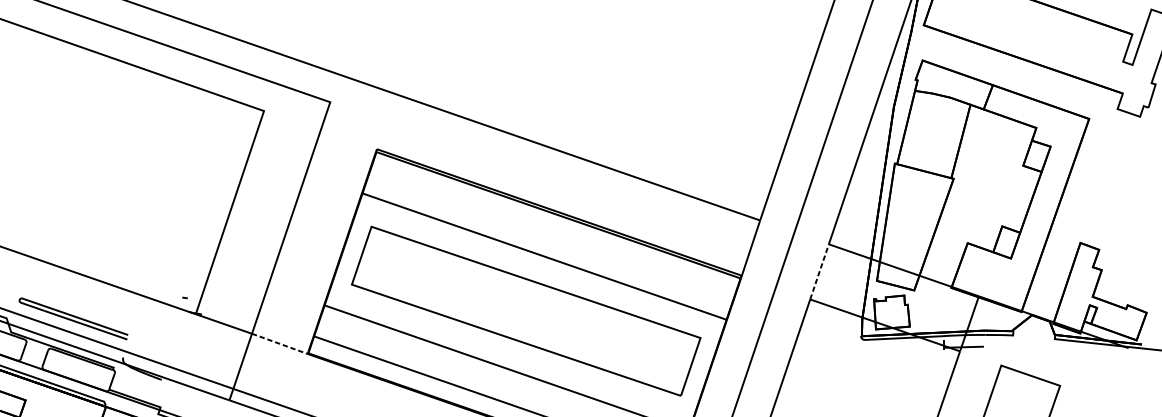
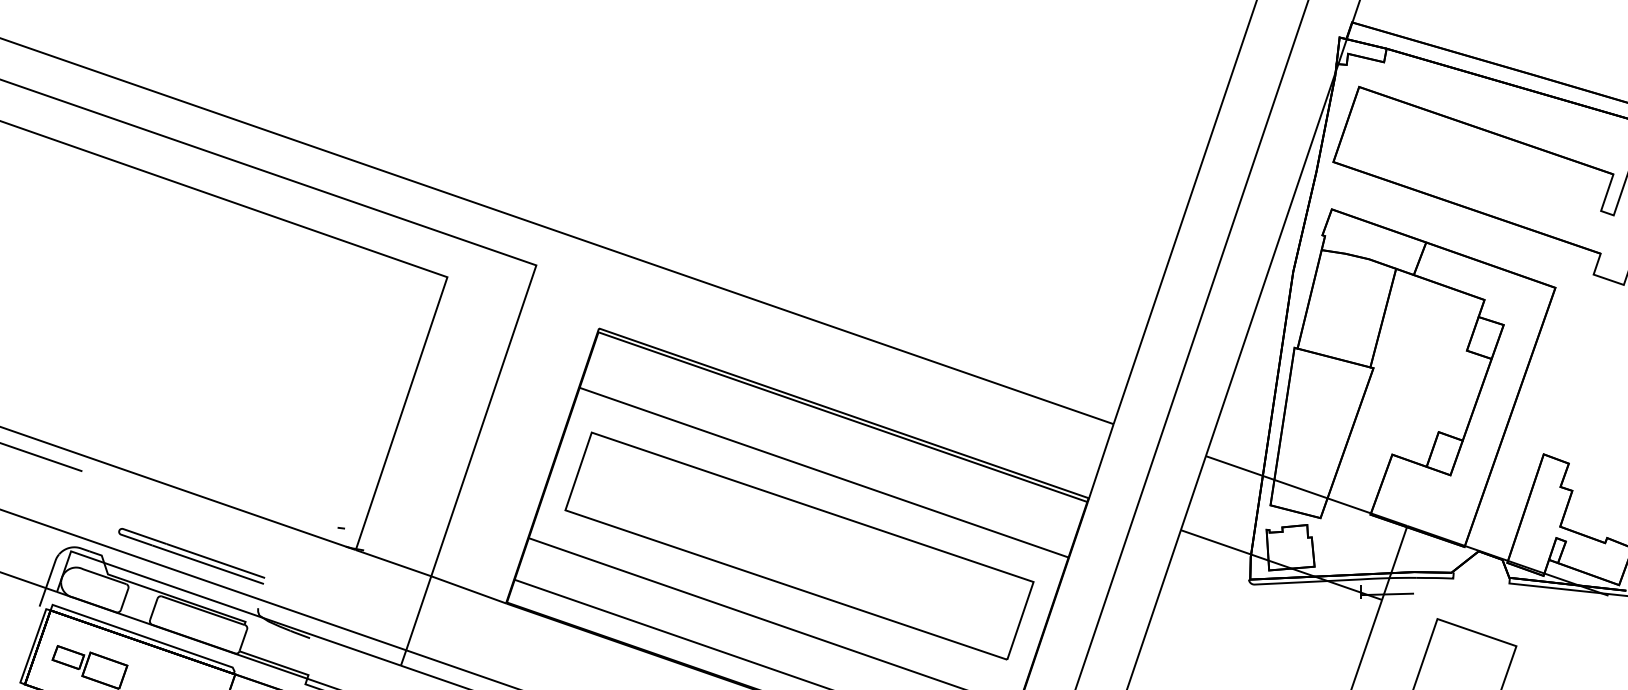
line: (819, 271) -> (1193, 492), dashed -> solid
line: (280, 344) -> (469, 590), dashed -> solid

